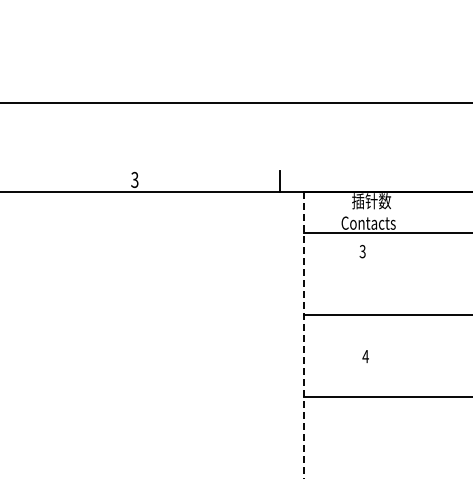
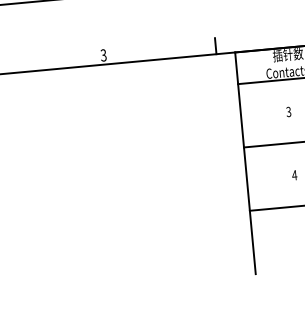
text: (362, 251) -> (288, 111), moved
line: (303, 335) -> (245, 163), dashed -> solid

